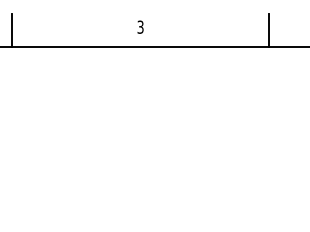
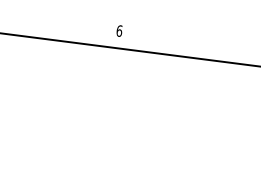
text: (140, 26) -> (119, 30), 3 -> 6
line: (12, 30) -> (6, 19), removed
line: (268, 30) -> (231, 48), removed

